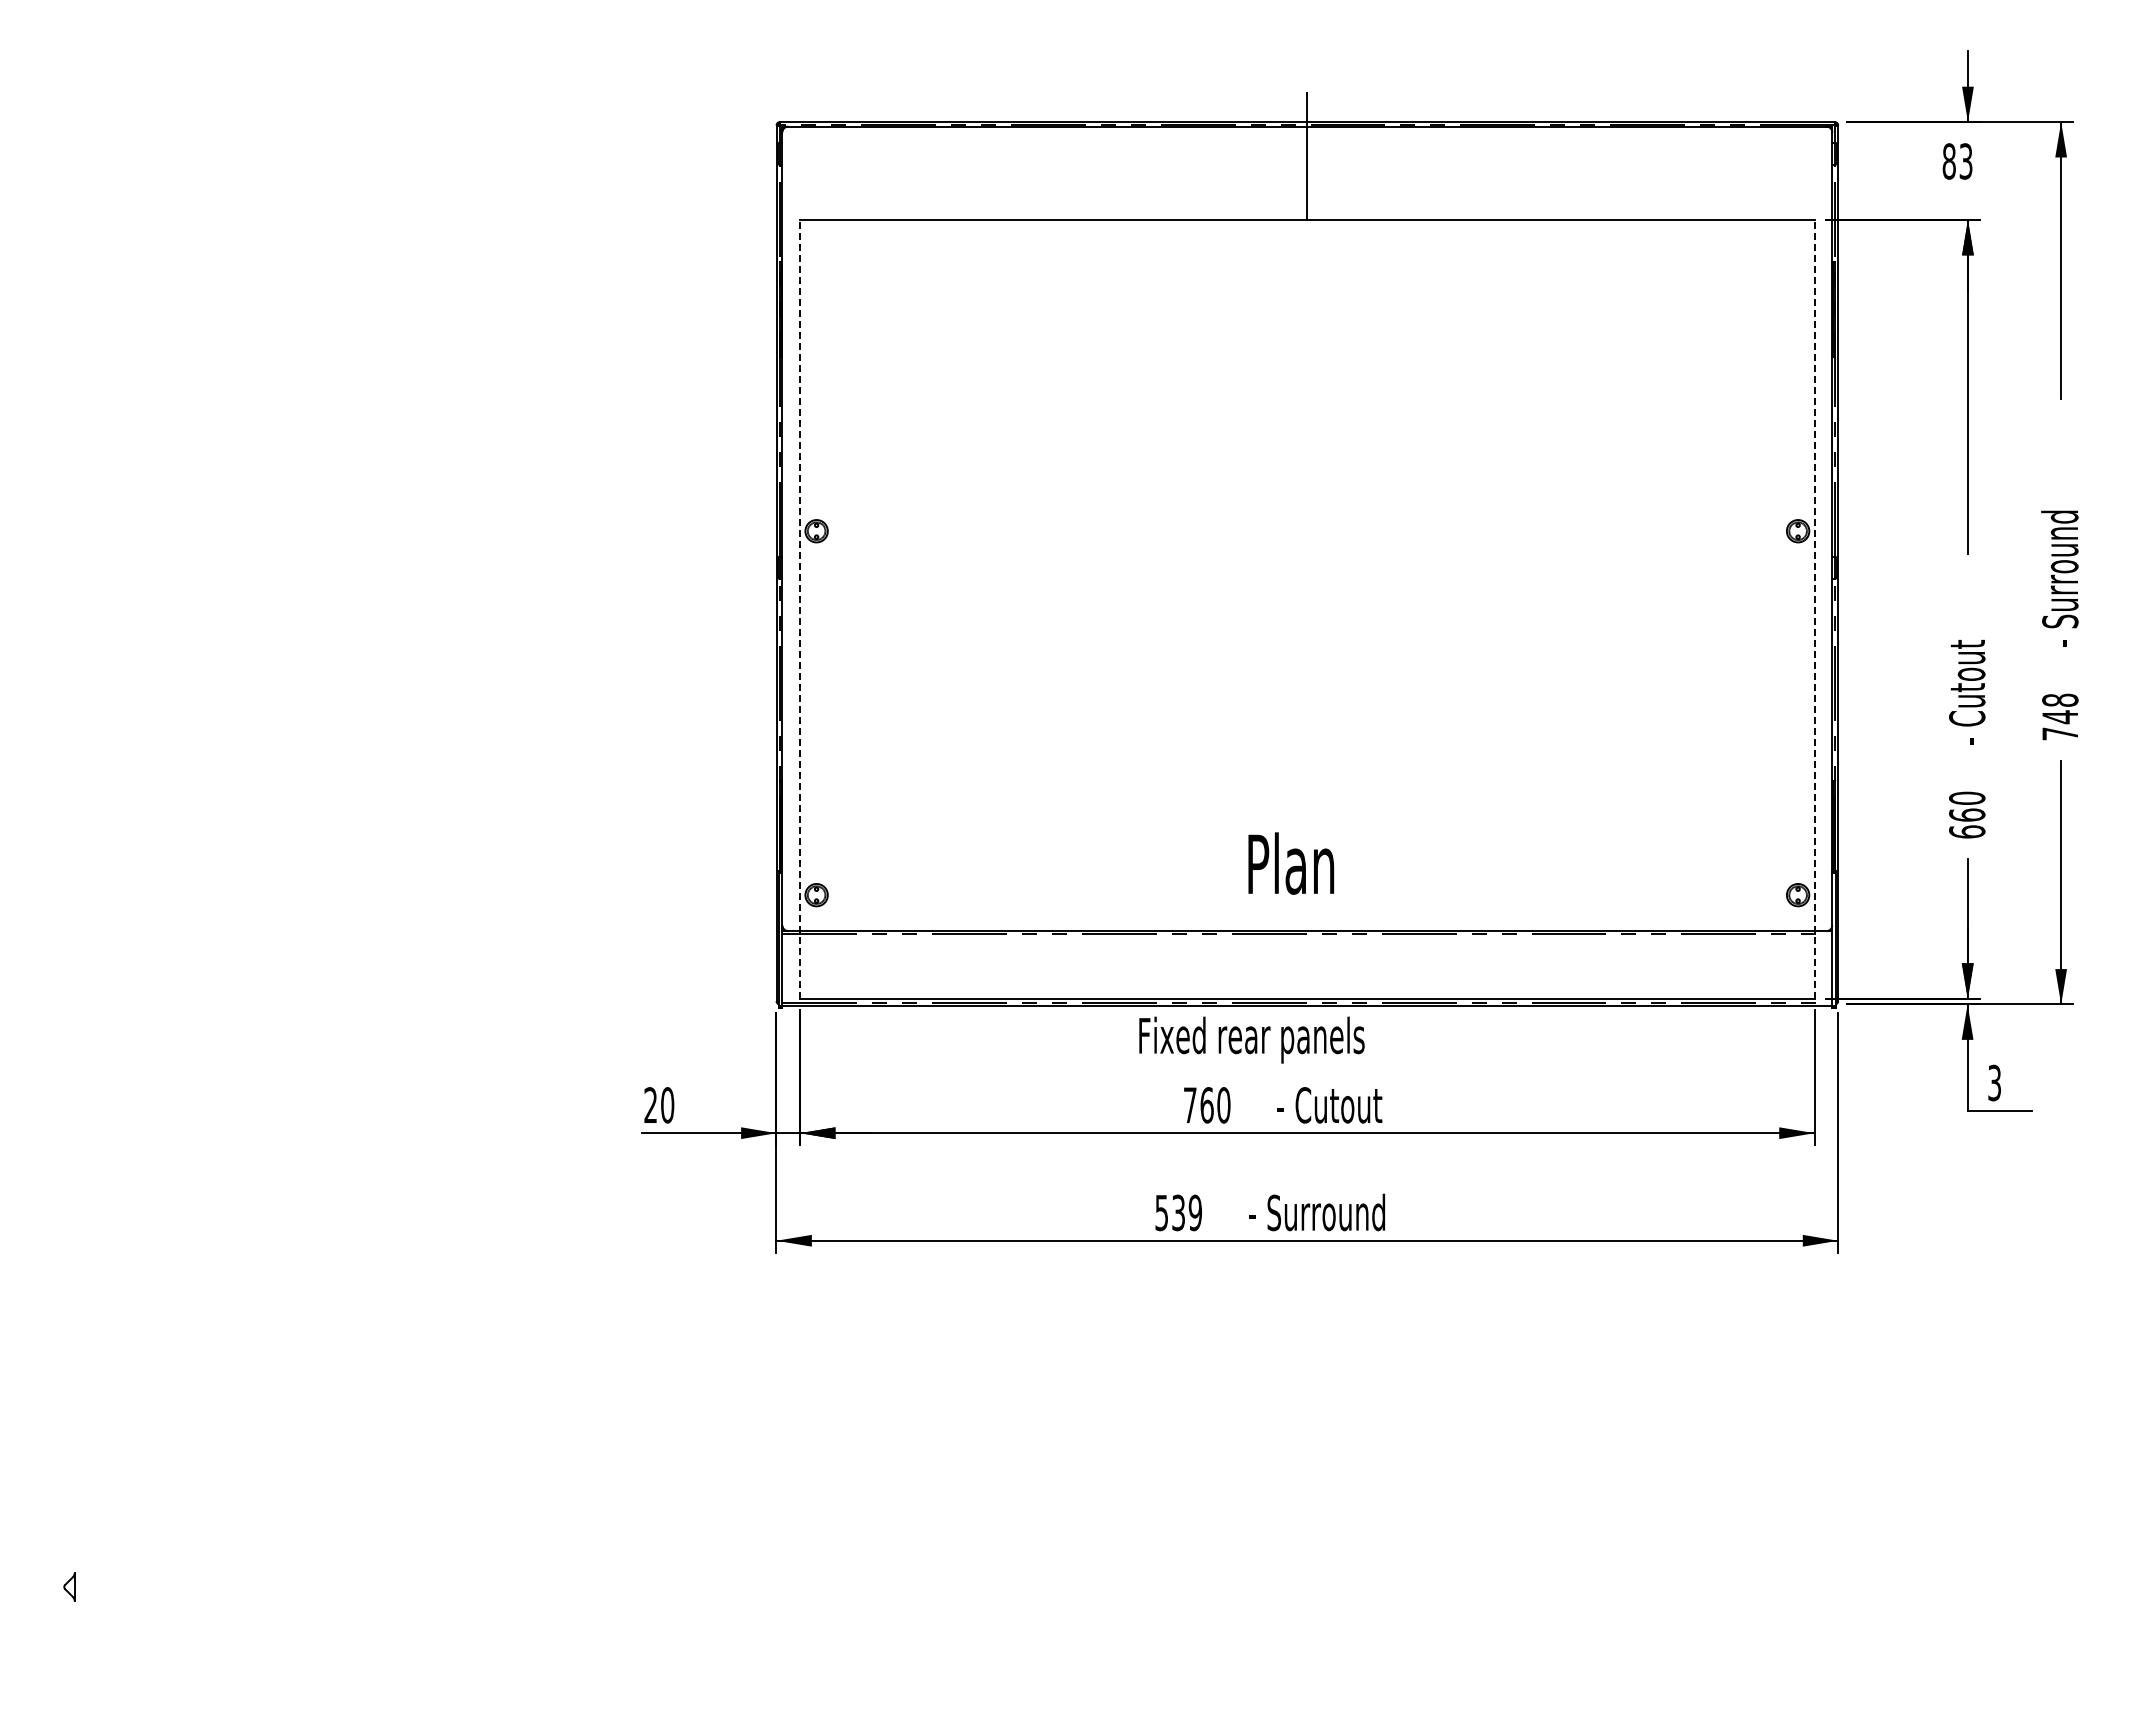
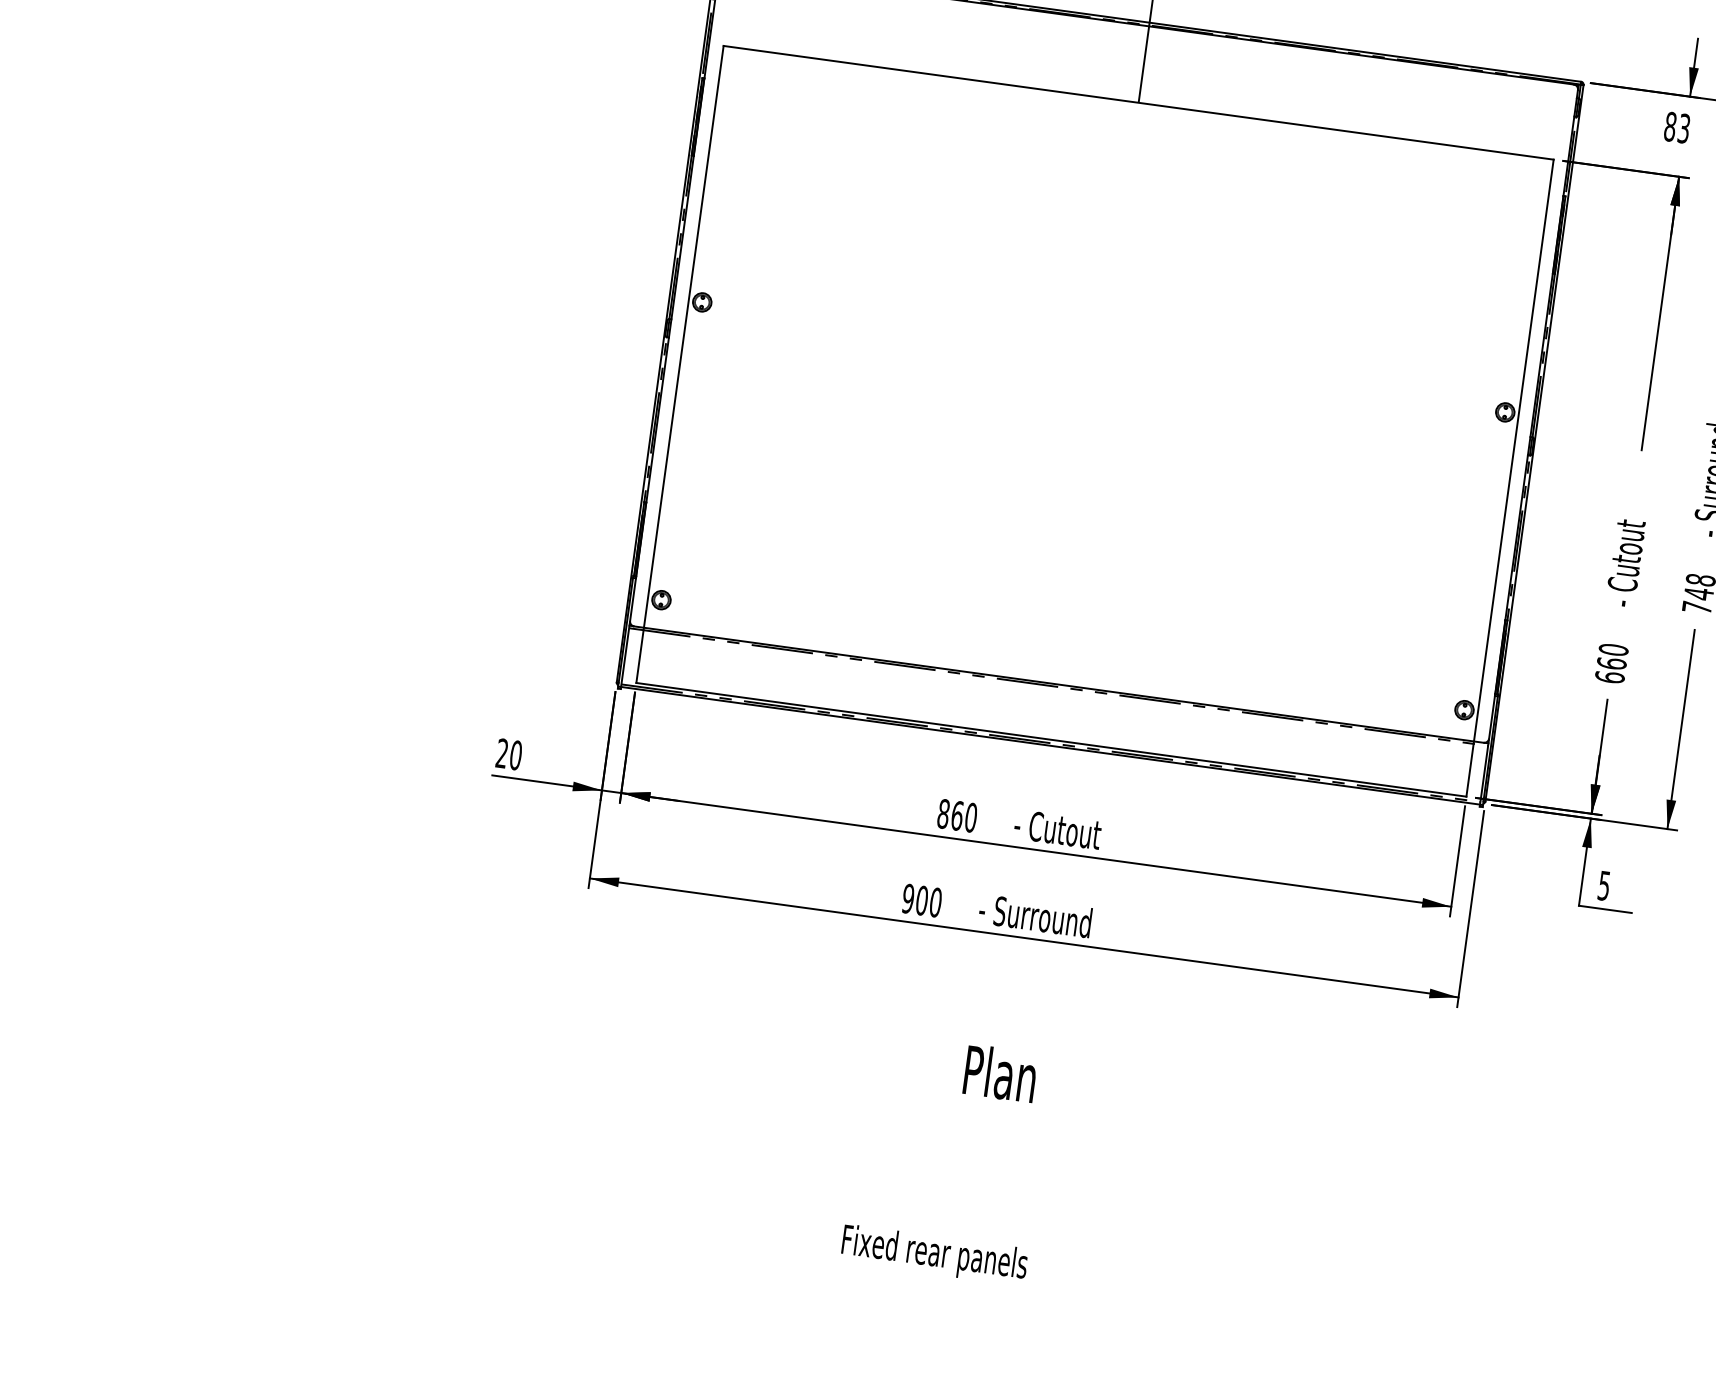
line: (800, 608) -> (680, 363), dashed -> solid
line: (1814, 608) -> (1510, 477), dashed -> solid
text: (1291, 863) -> (1000, 1073), moved
text: (1251, 1039) -> (934, 1254), moved
text: (1994, 1082) -> (1604, 885), 3 -> 5
text: (1189, 1105) -> (942, 814), 760 -> 860
text: (1178, 1212) -> (921, 900), 539 -> 900

